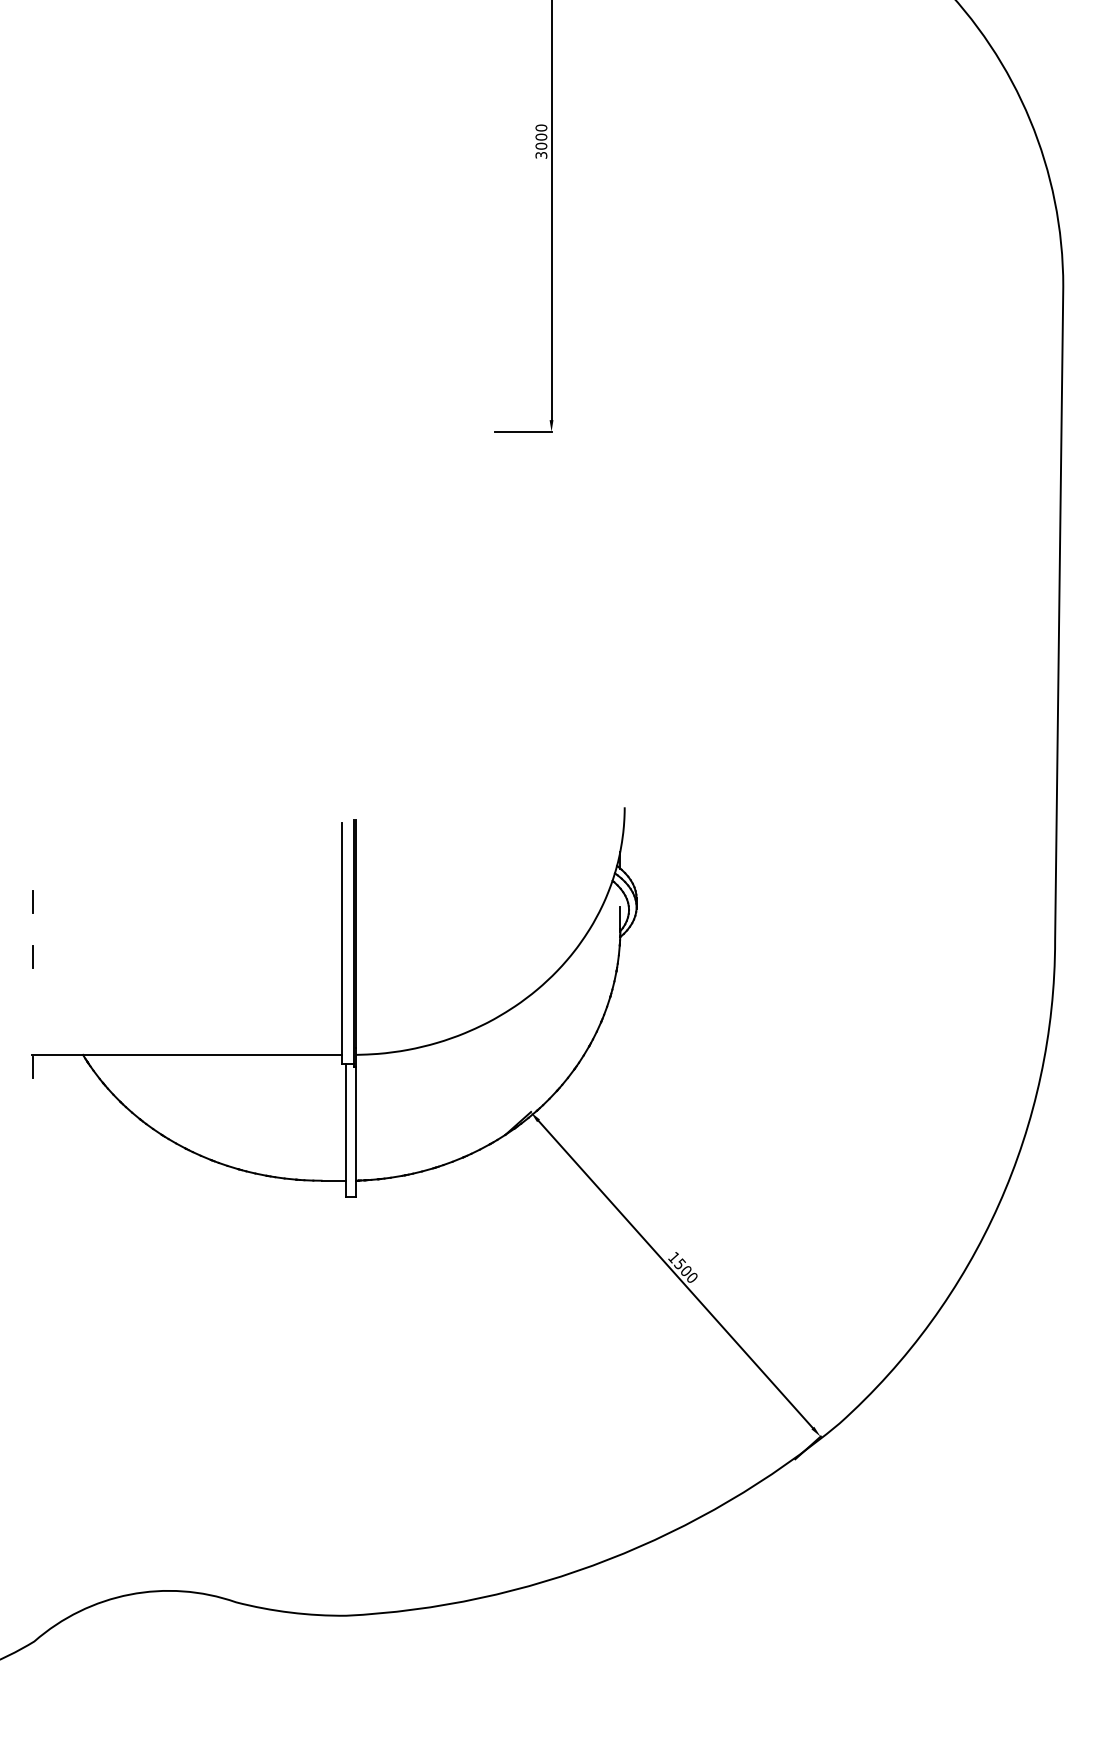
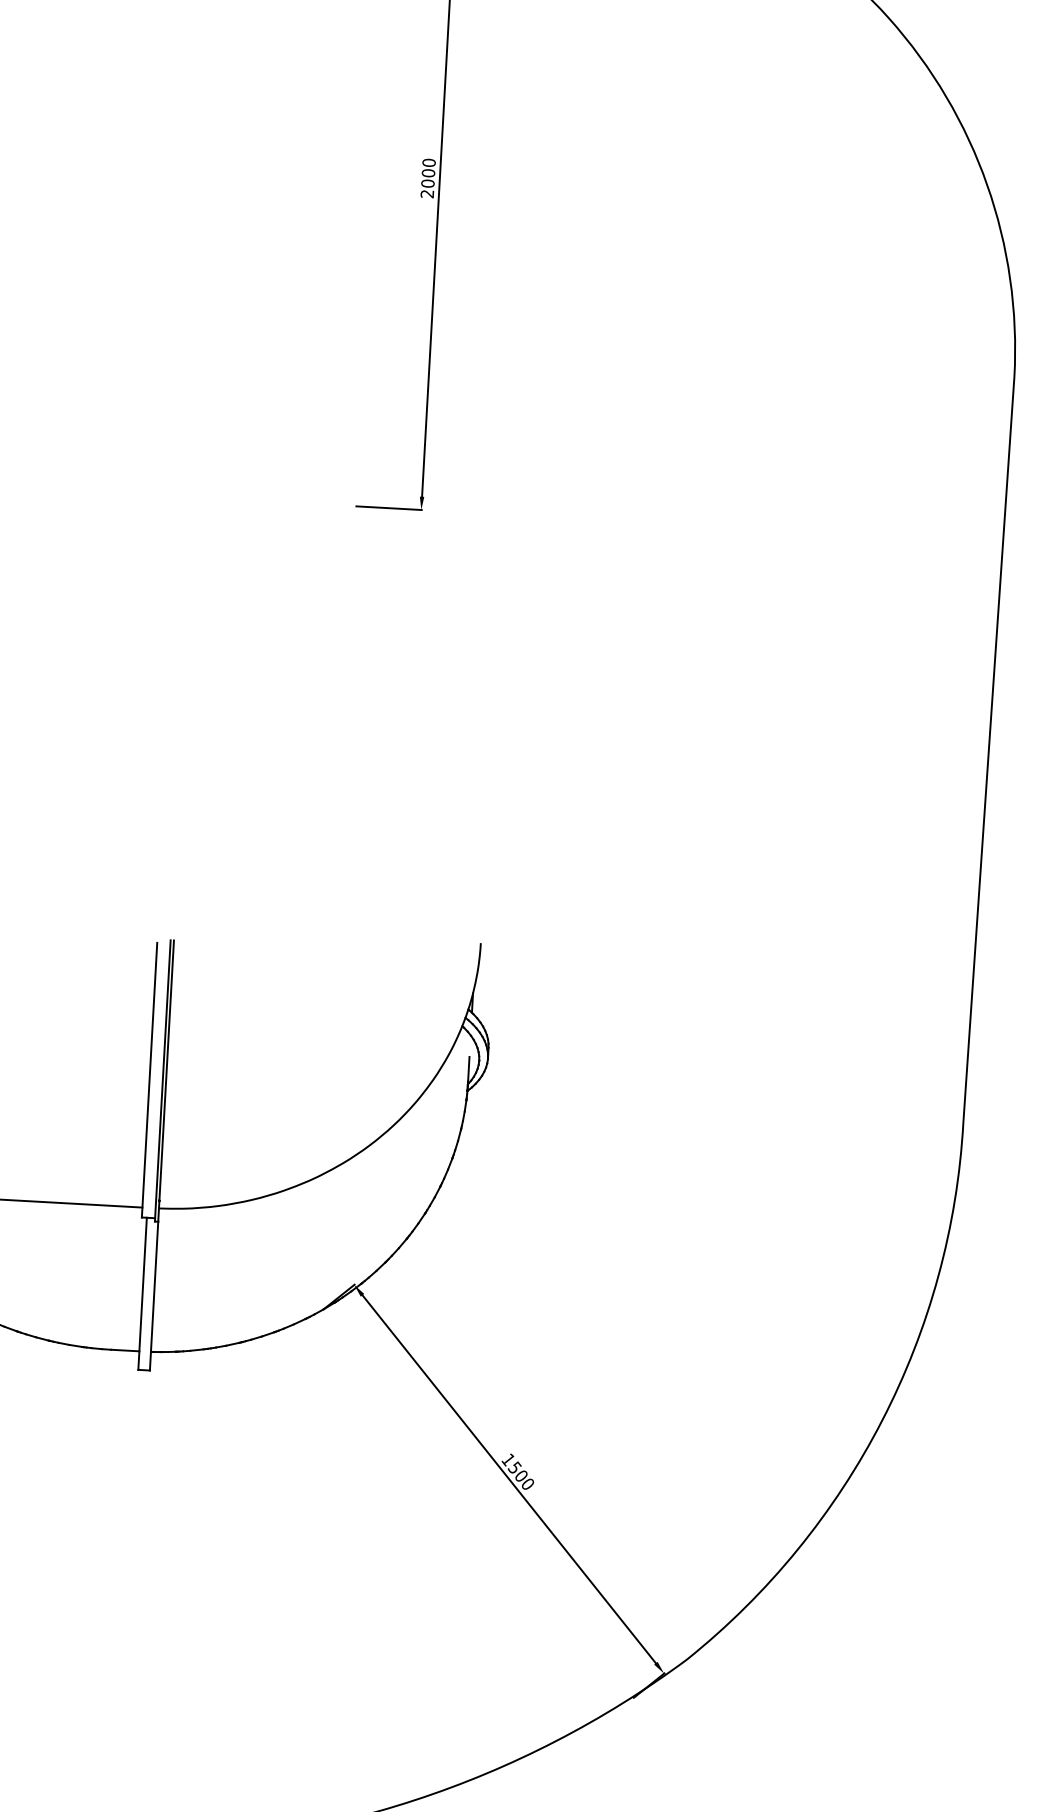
text: (541, 155) -> (427, 194), 3000 -> 2000

